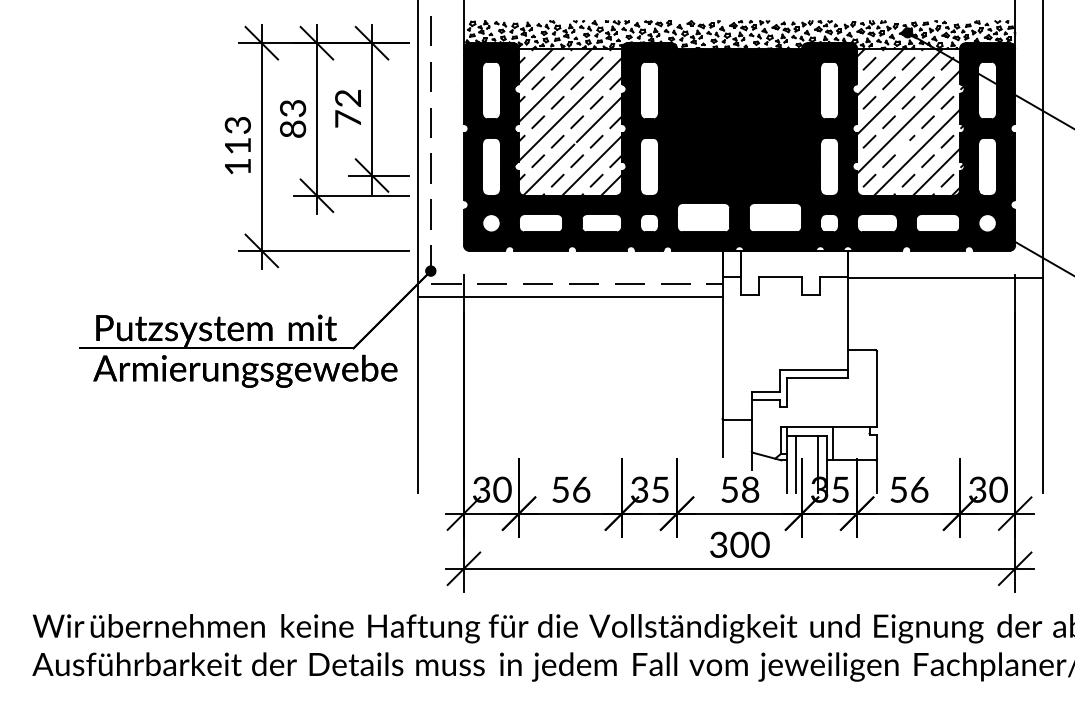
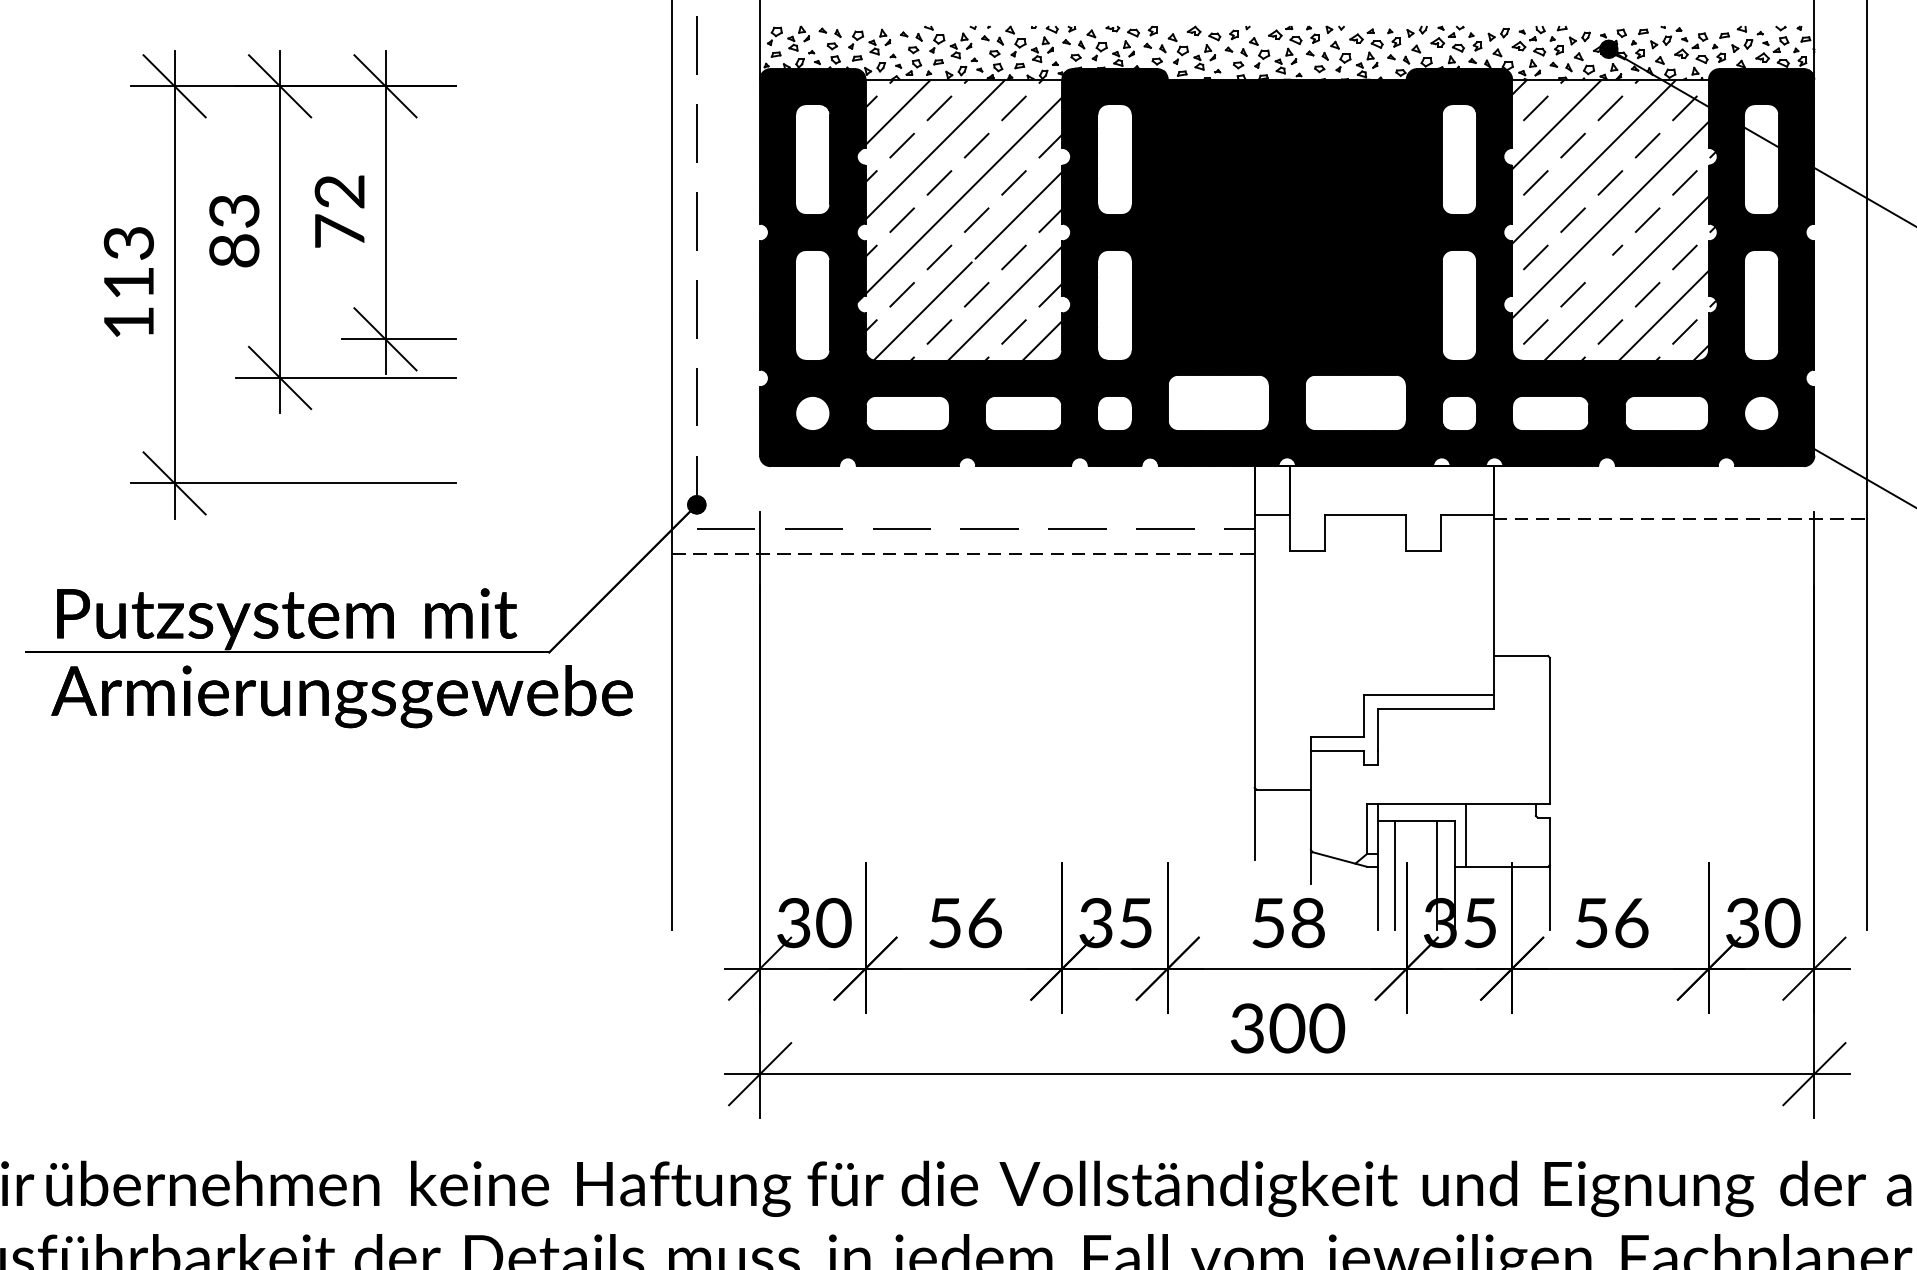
part: (316, 146) -> (279, 283), moved
line: (945, 278) -> (1681, 519), solid -> dashed
line: (570, 296) -> (963, 553), solid -> dashed

